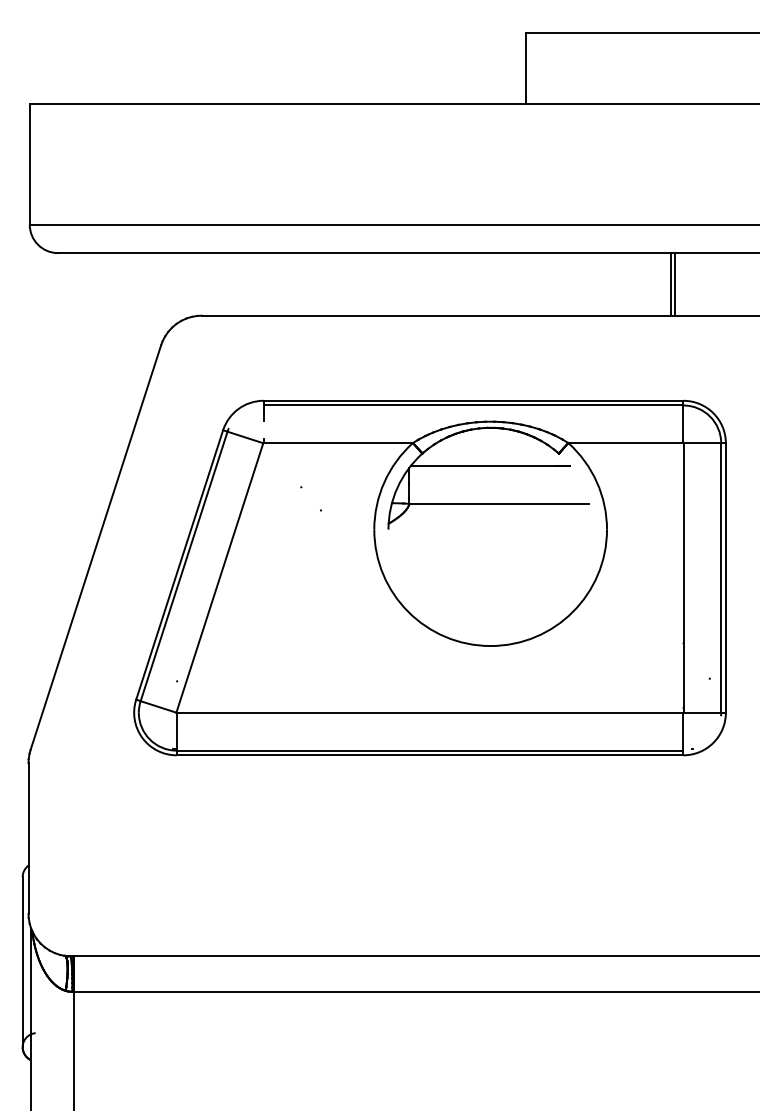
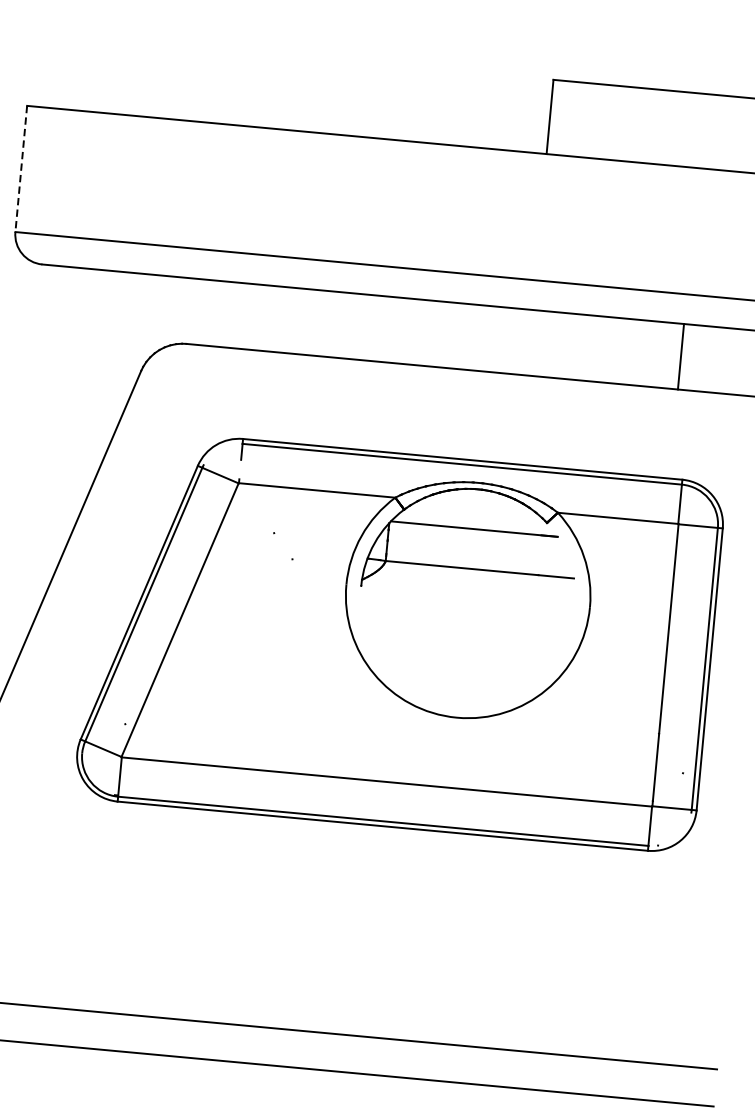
line: (29, 165) -> (20, 169), solid -> dashed
line: (675, 284) -> (685, 357), removed

